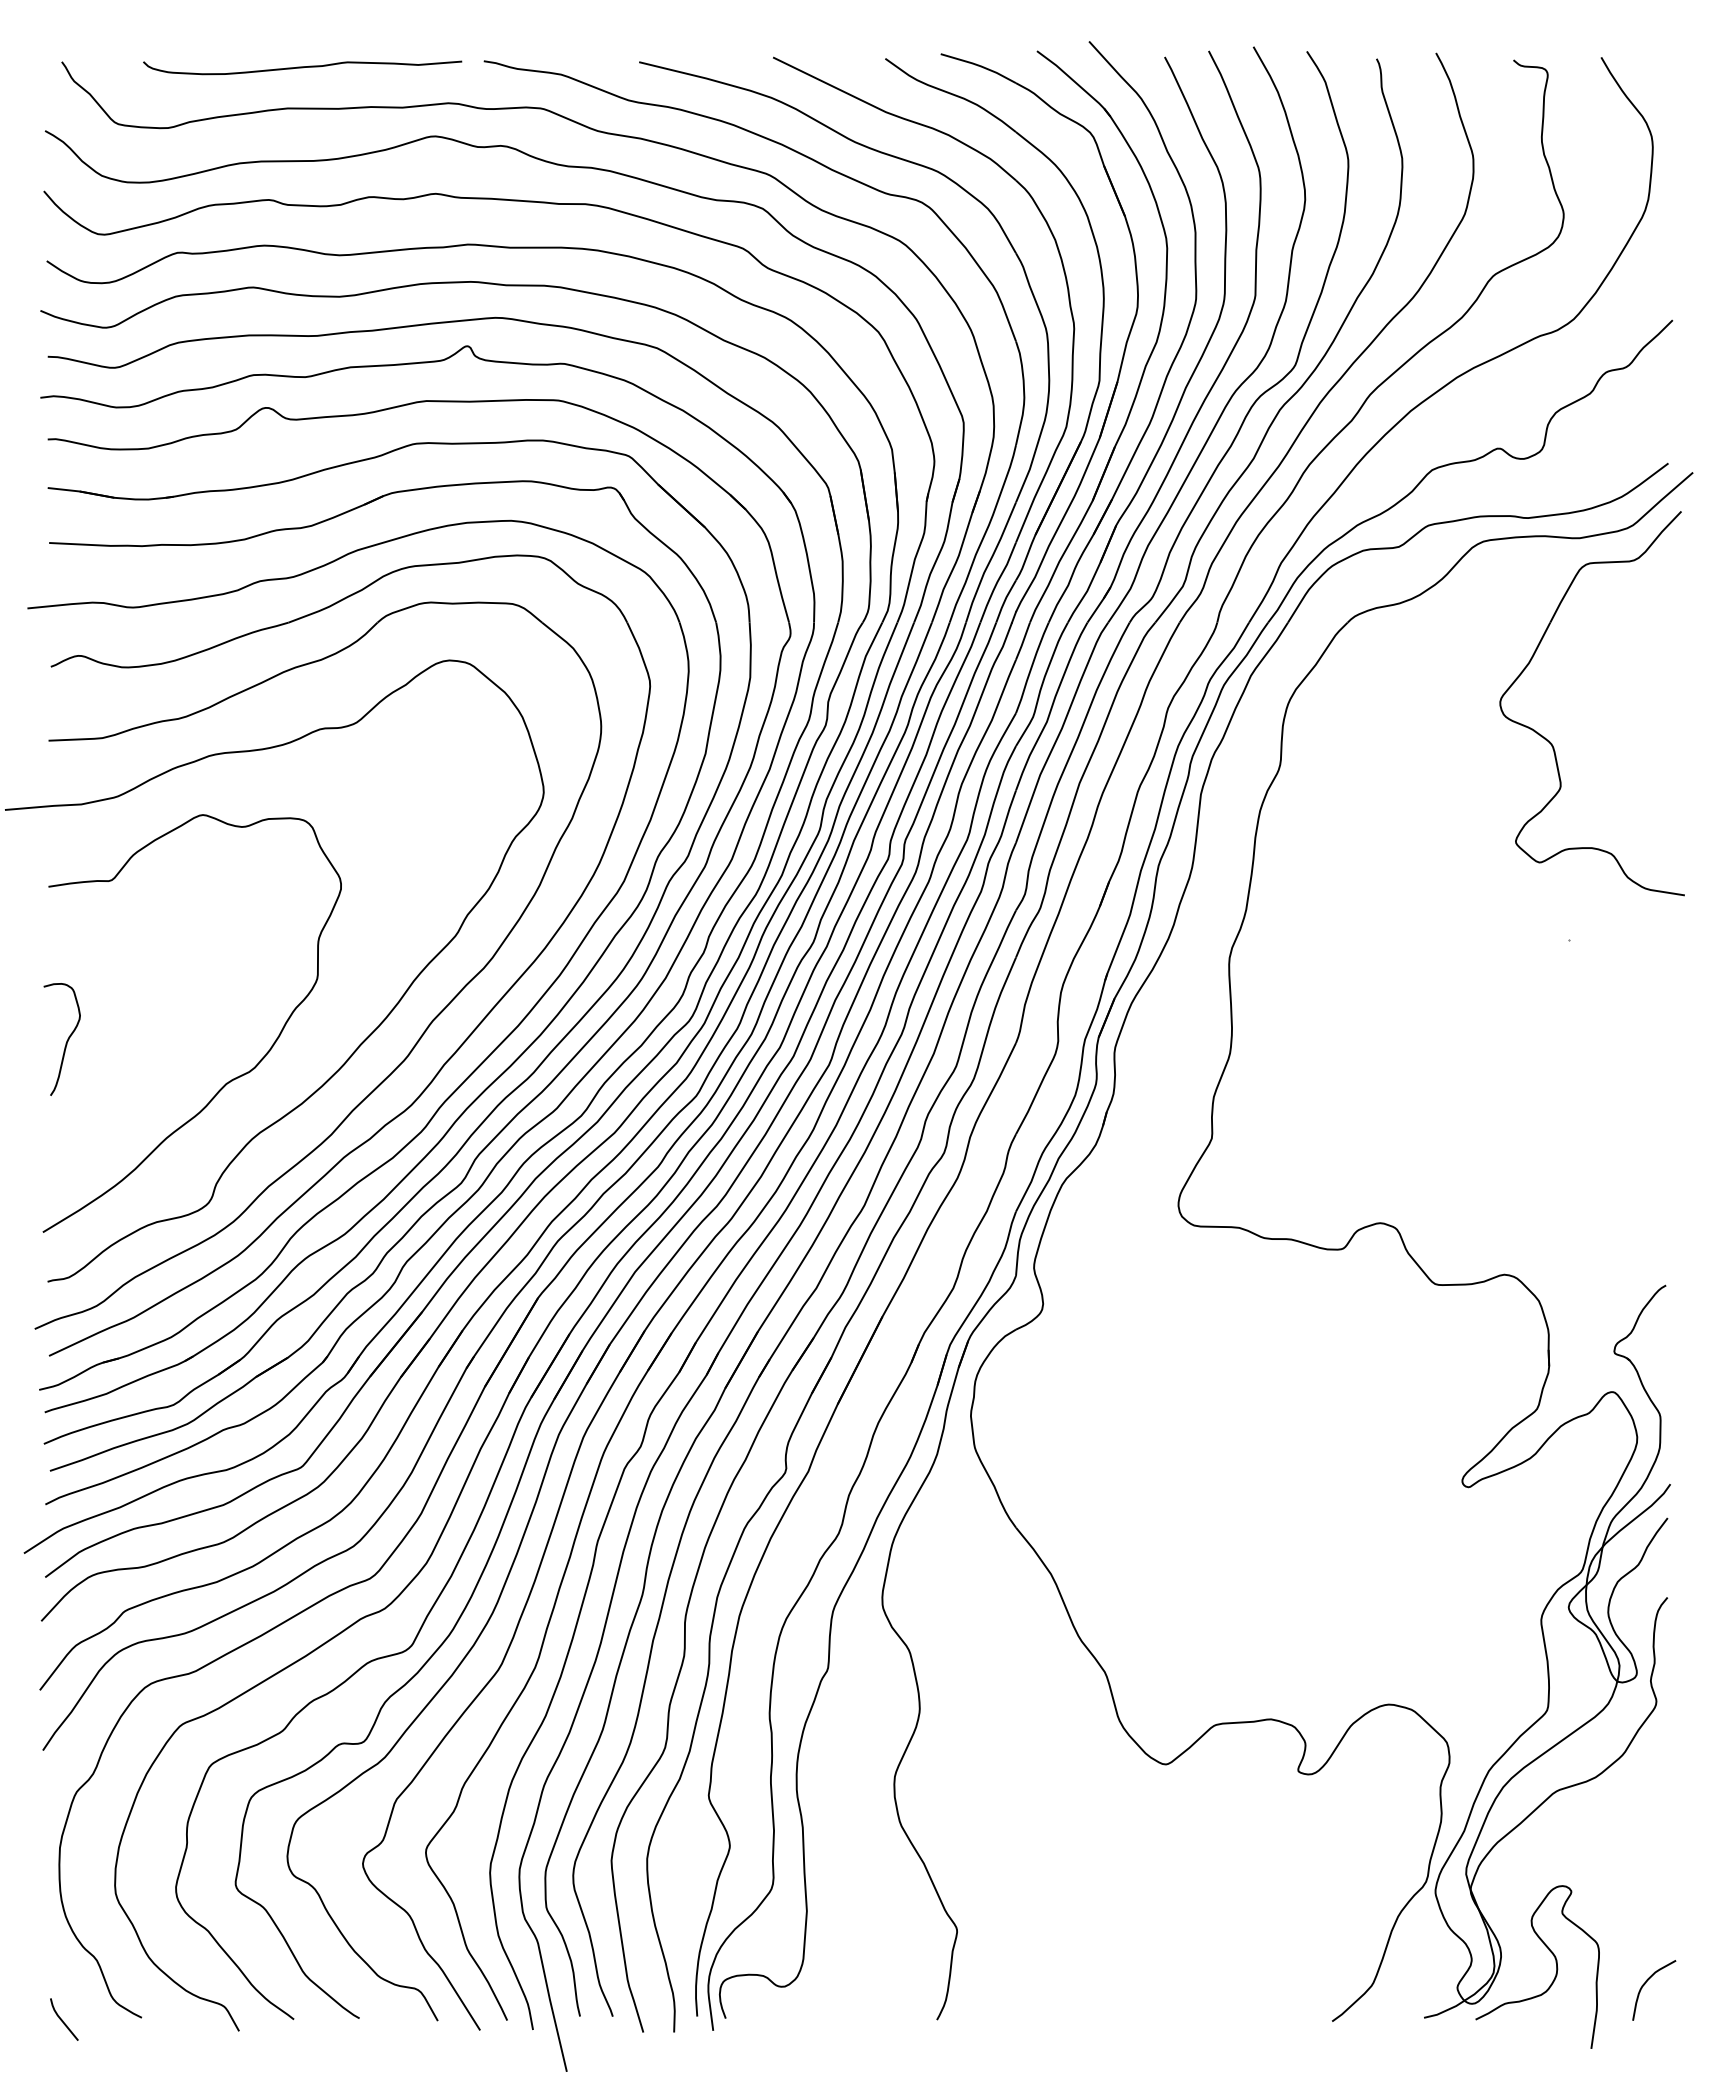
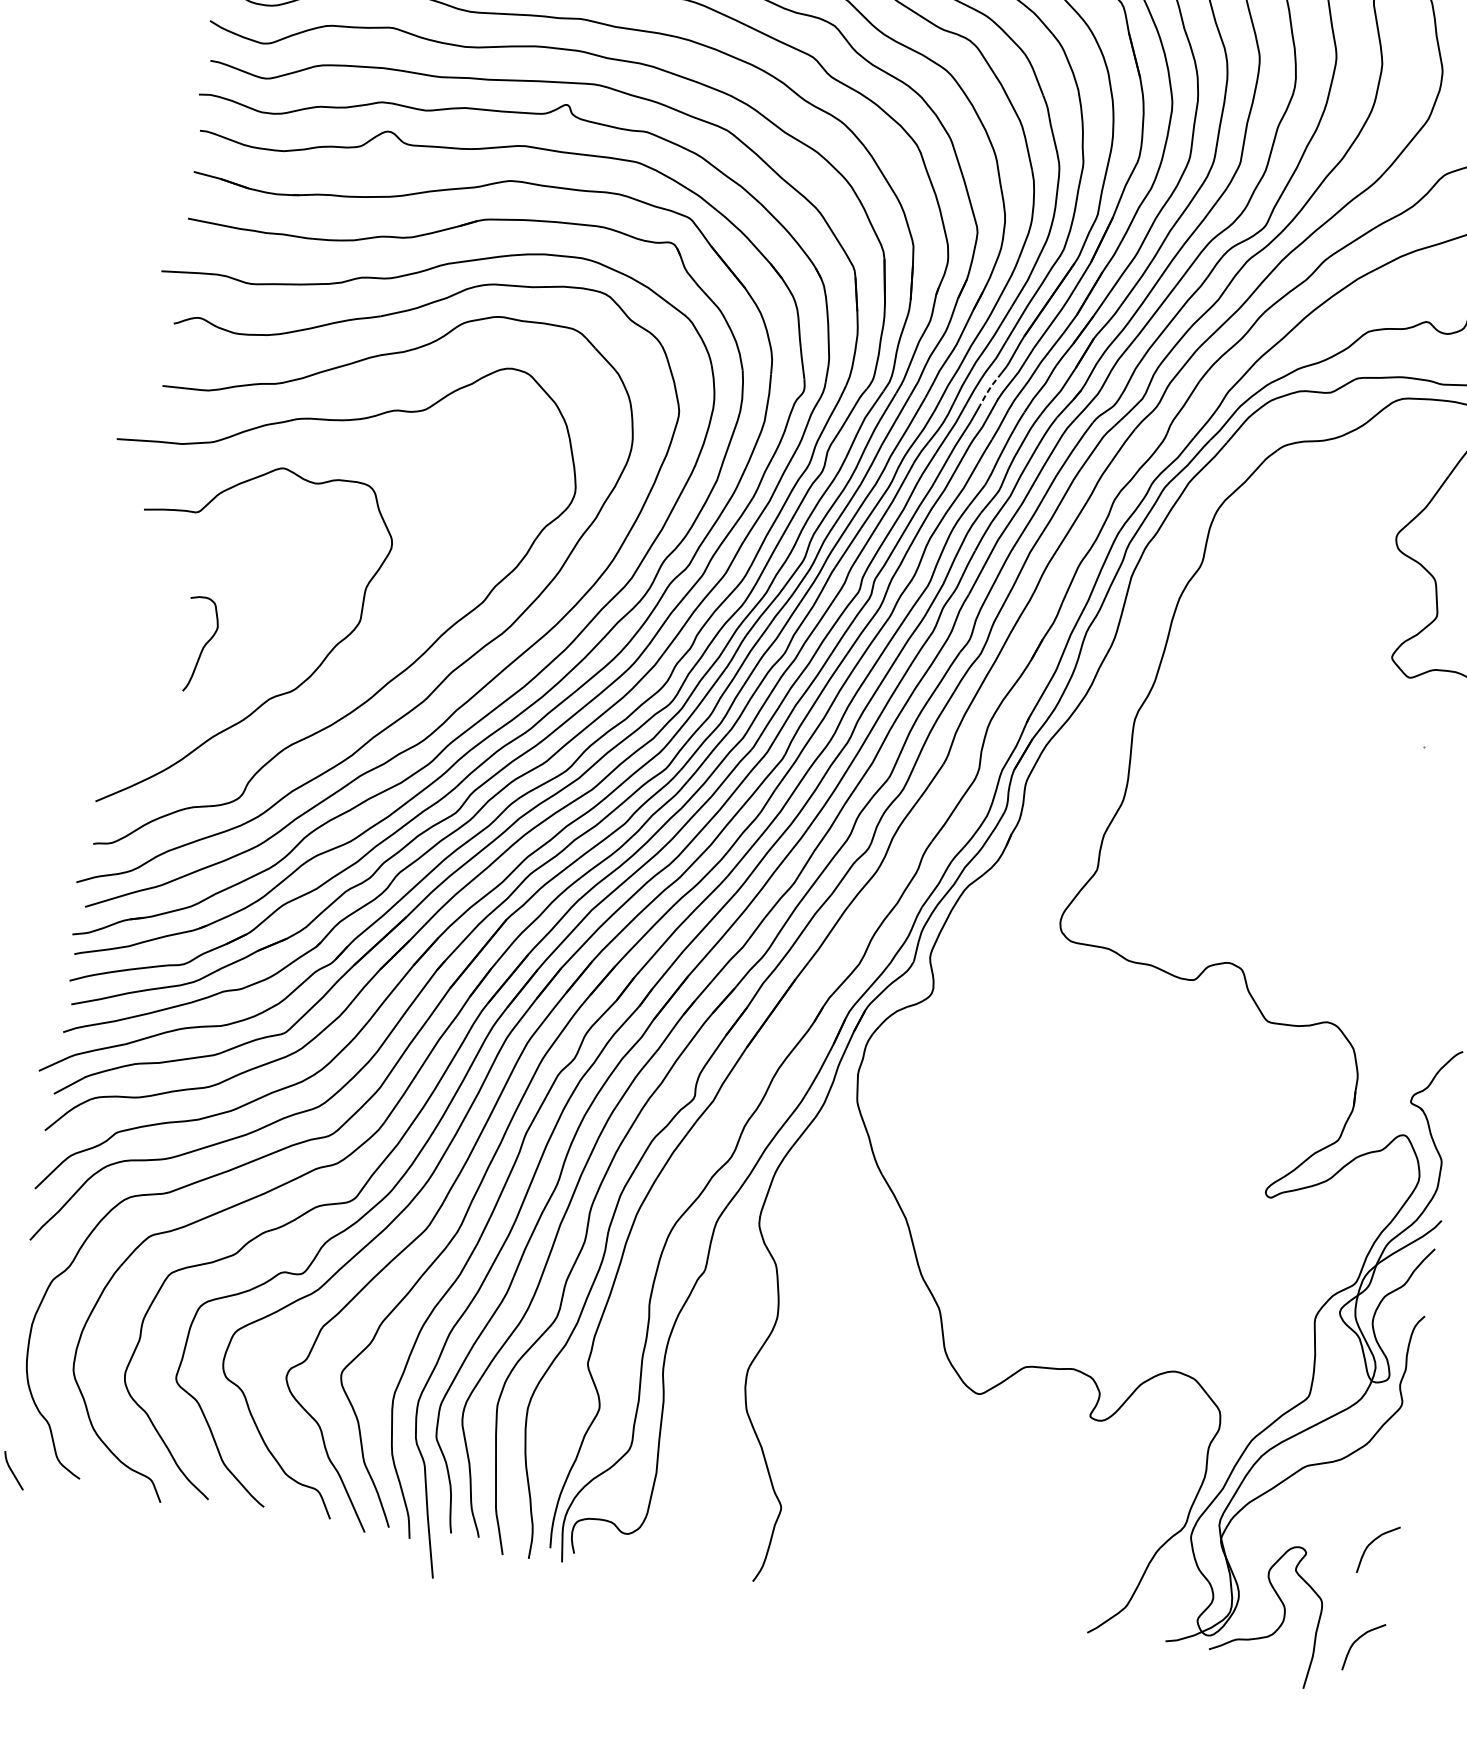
line: (1004, 600) -> (989, 388), solid -> dashed
curve: (66, 1040) -> (203, 646), moved
curve: (1646, 1868) -> (1372, 1543), added

